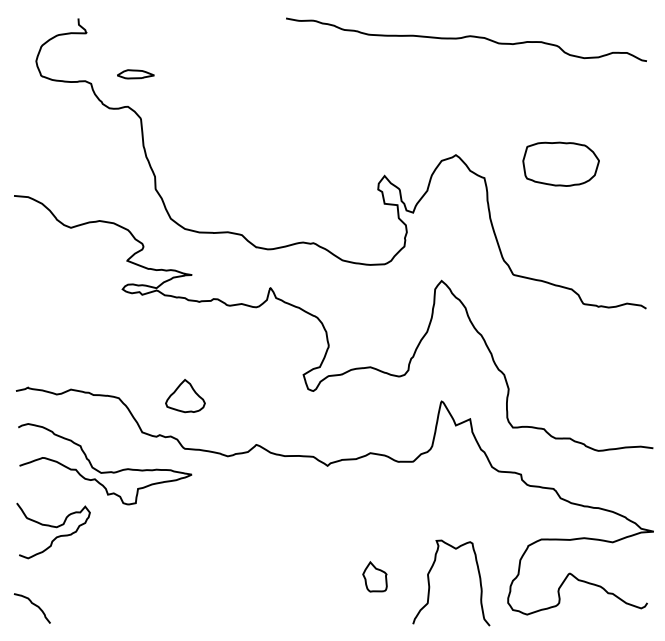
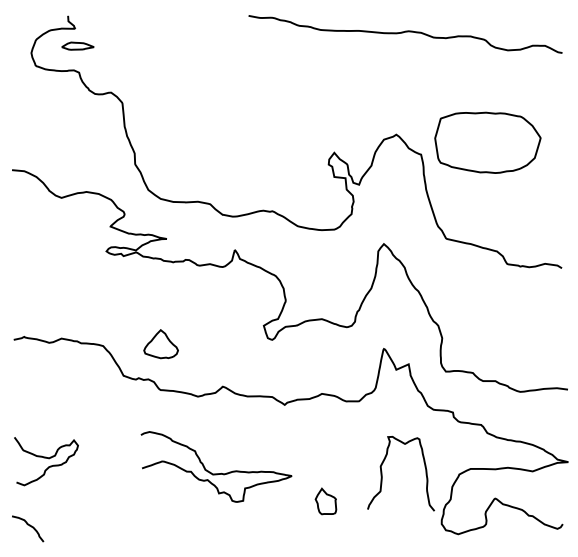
part: (135, 74) -> (77, 46), moved
part: (560, 163) -> (487, 141), size x1.6
curve: (105, 471) -> (216, 473), moved
curve: (430, 586) -> (382, 476), moved

